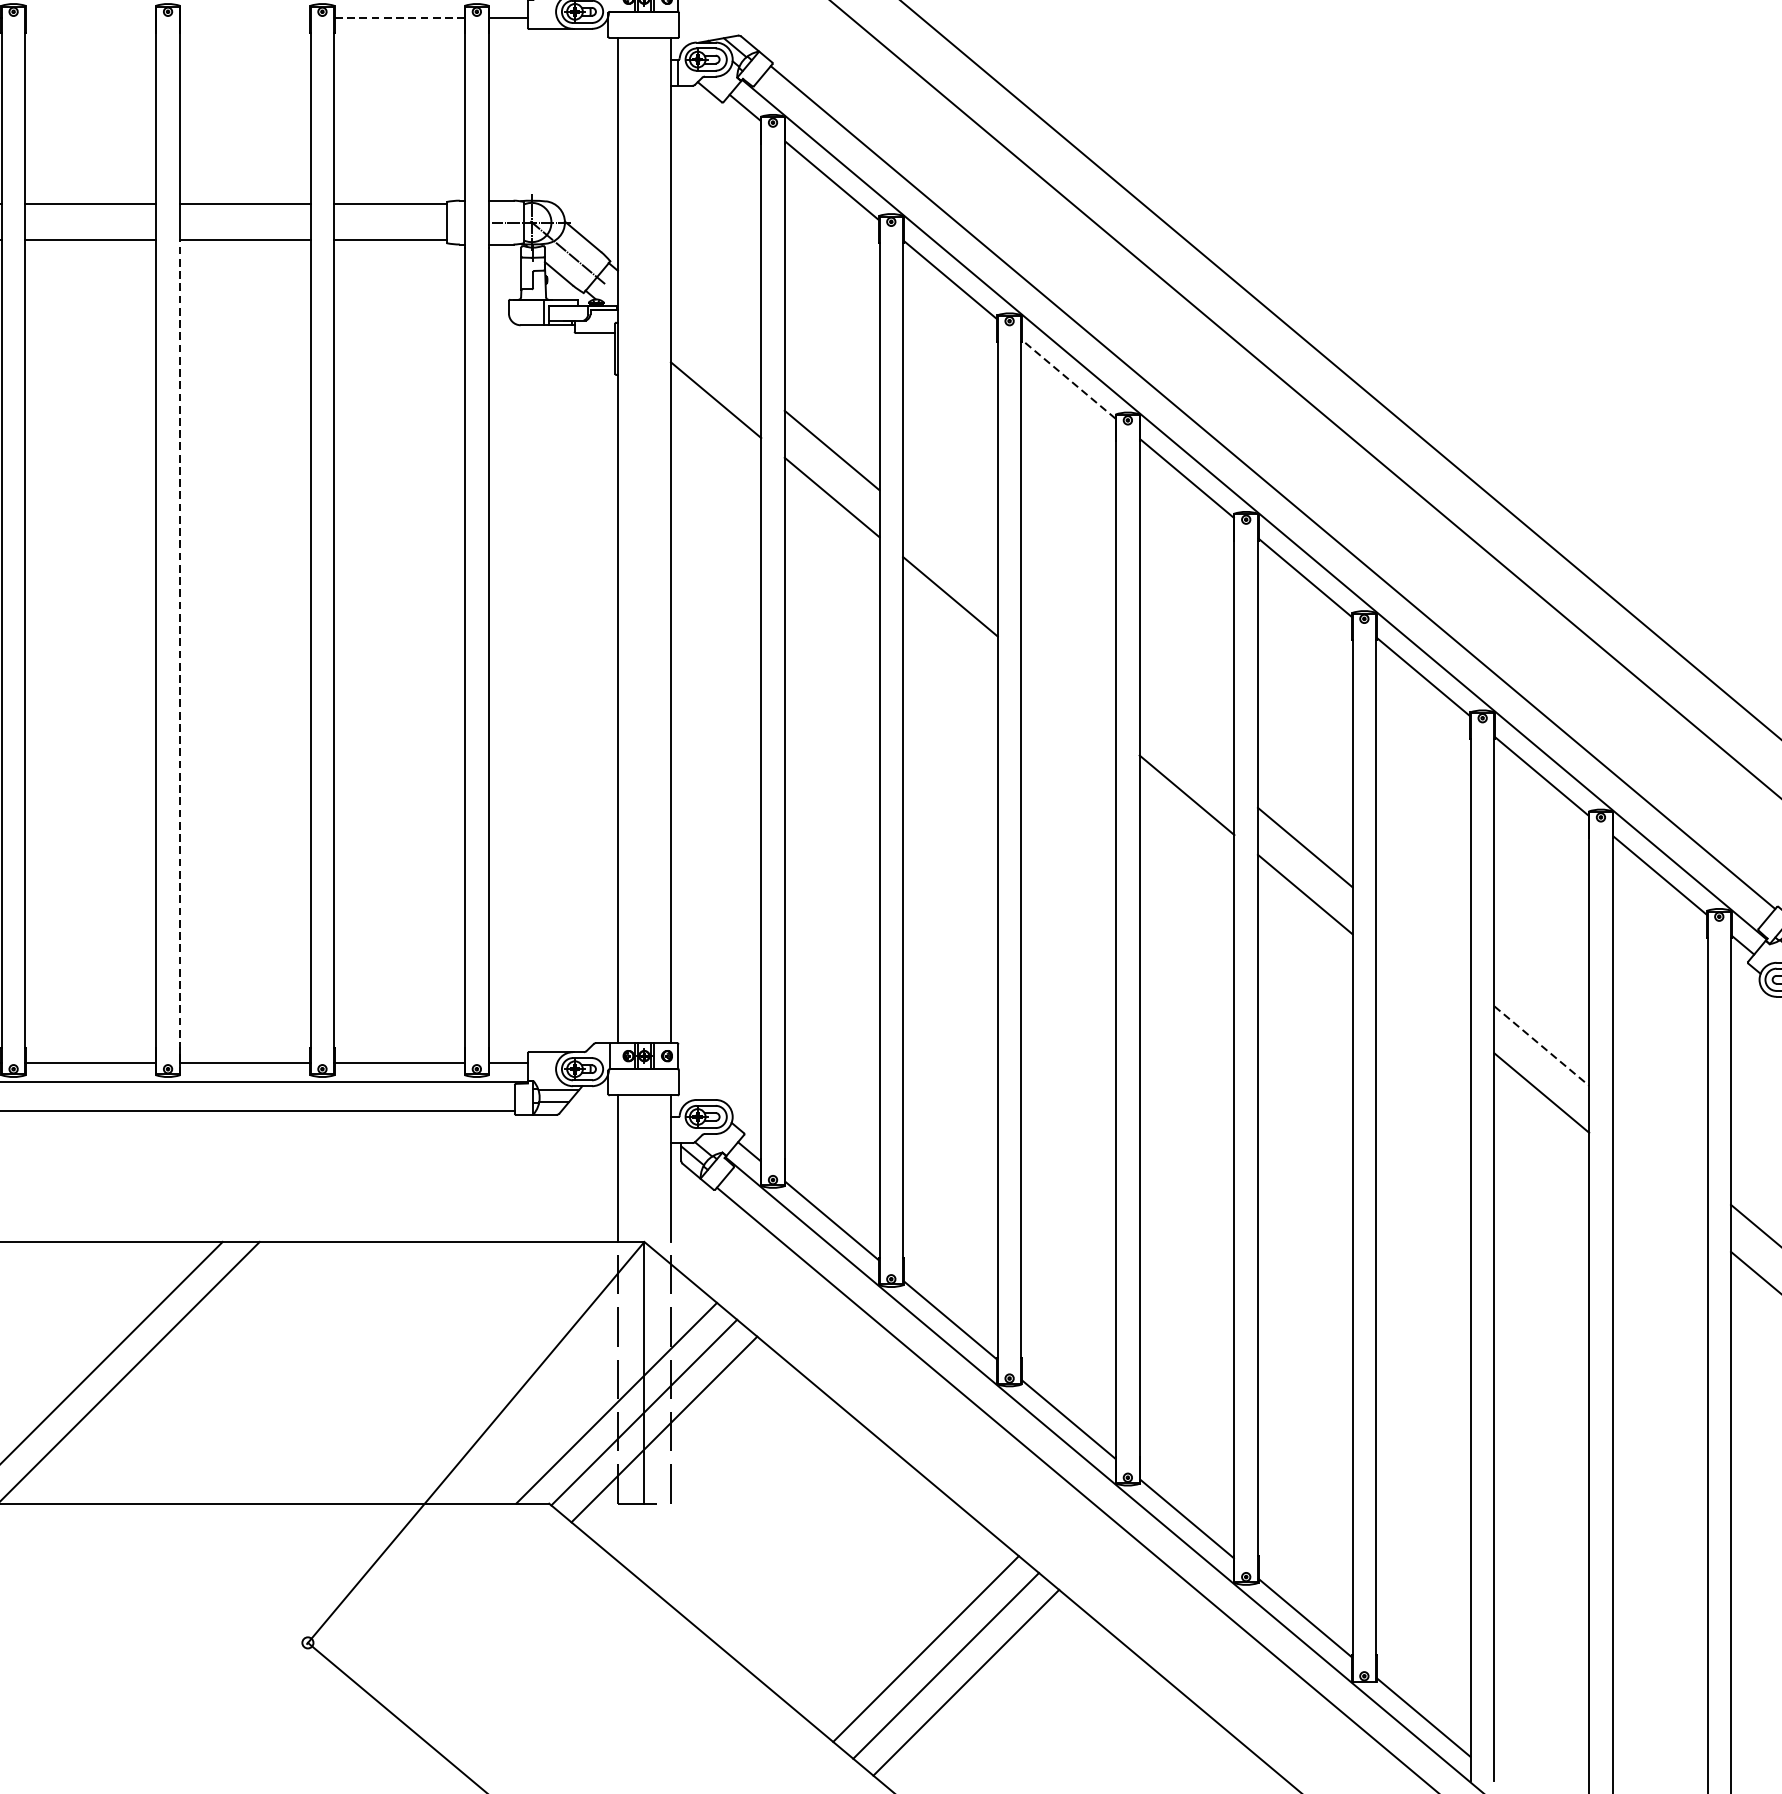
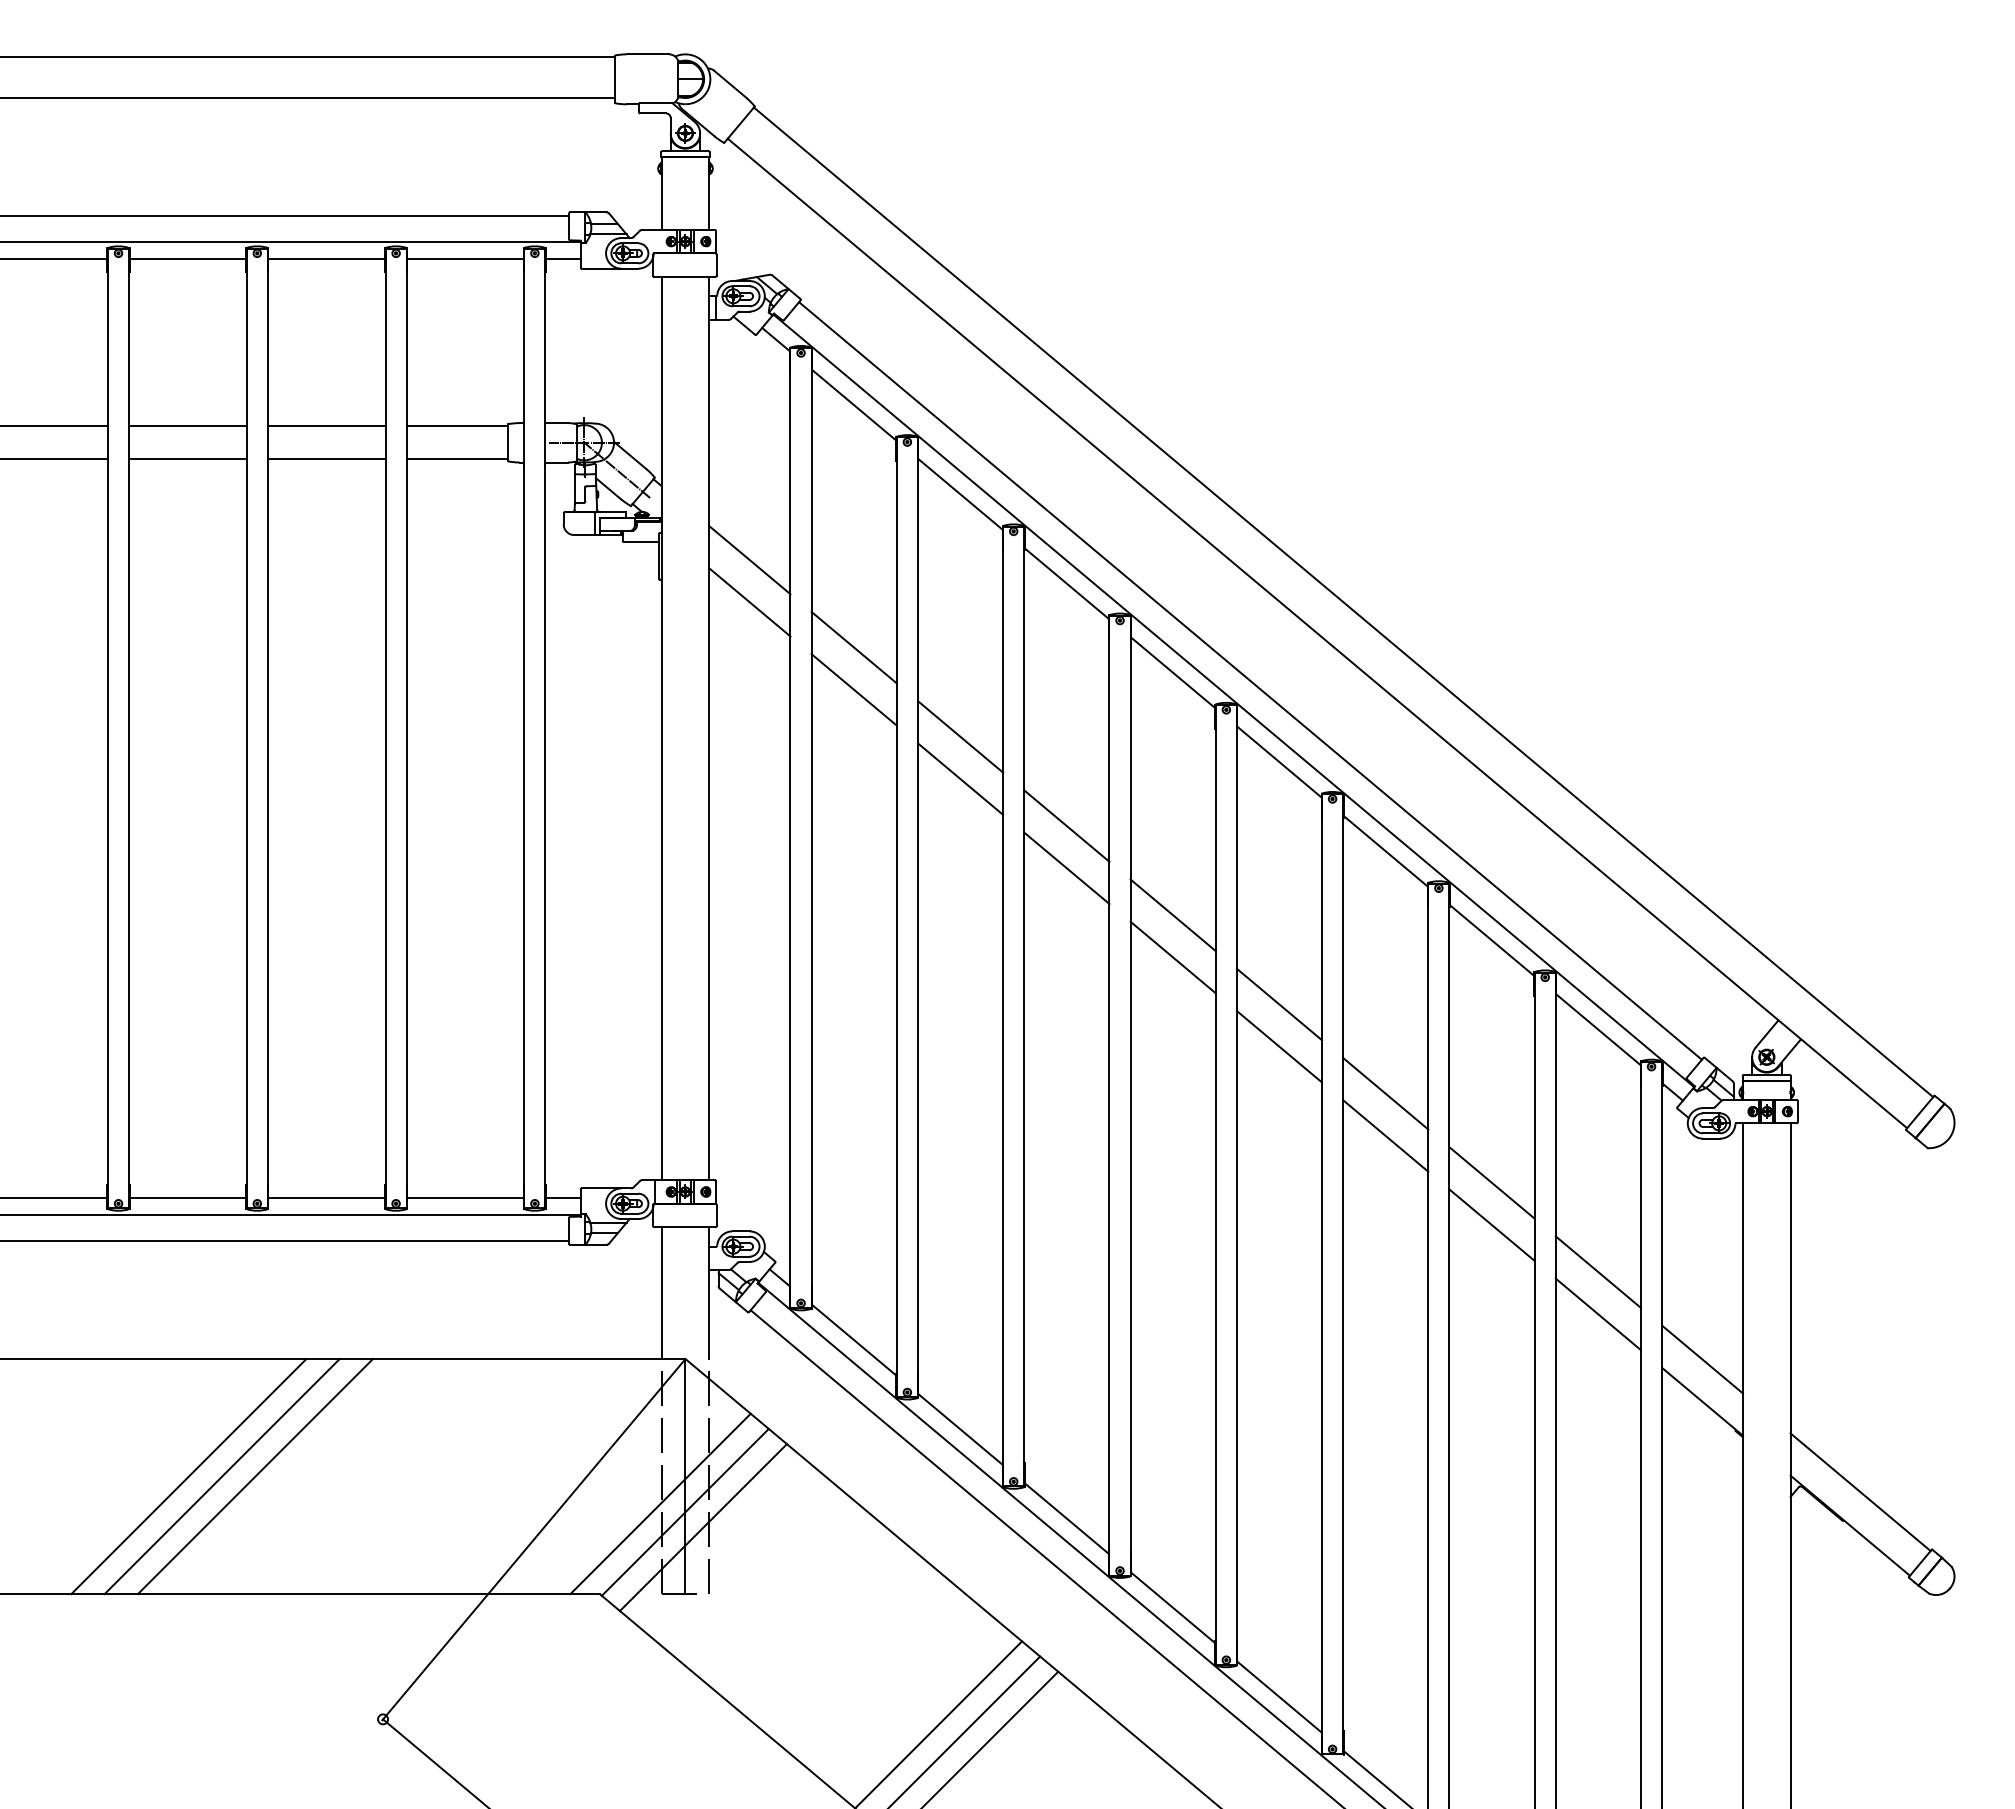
line: (90, 18) -> (187, 259), added
line: (245, 18) -> (326, 259), added
line: (399, 18) -> (465, 259), dashed -> solid
line: (715, 353) -> (749, 560), added
line: (1068, 379) -> (1066, 583), dashed -> solid
line: (950, 549) -> (960, 736), added
line: (1068, 648) -> (1066, 825), added
line: (179, 657) -> (267, 833), dashed -> solid
line: (1068, 696) -> (1066, 868), added
line: (1186, 748) -> (1172, 915), added
line: (1423, 946) -> (1385, 1093), added
line: (1423, 993) -> (1385, 1135), added
line: (1542, 1045) -> (1492, 1182), dashed -> solid
line: (1659, 1144) -> (1597, 1271), added
line: (1659, 1192) -> (1597, 1314), added
line: (166, 1372) -> (255, 1476), added

